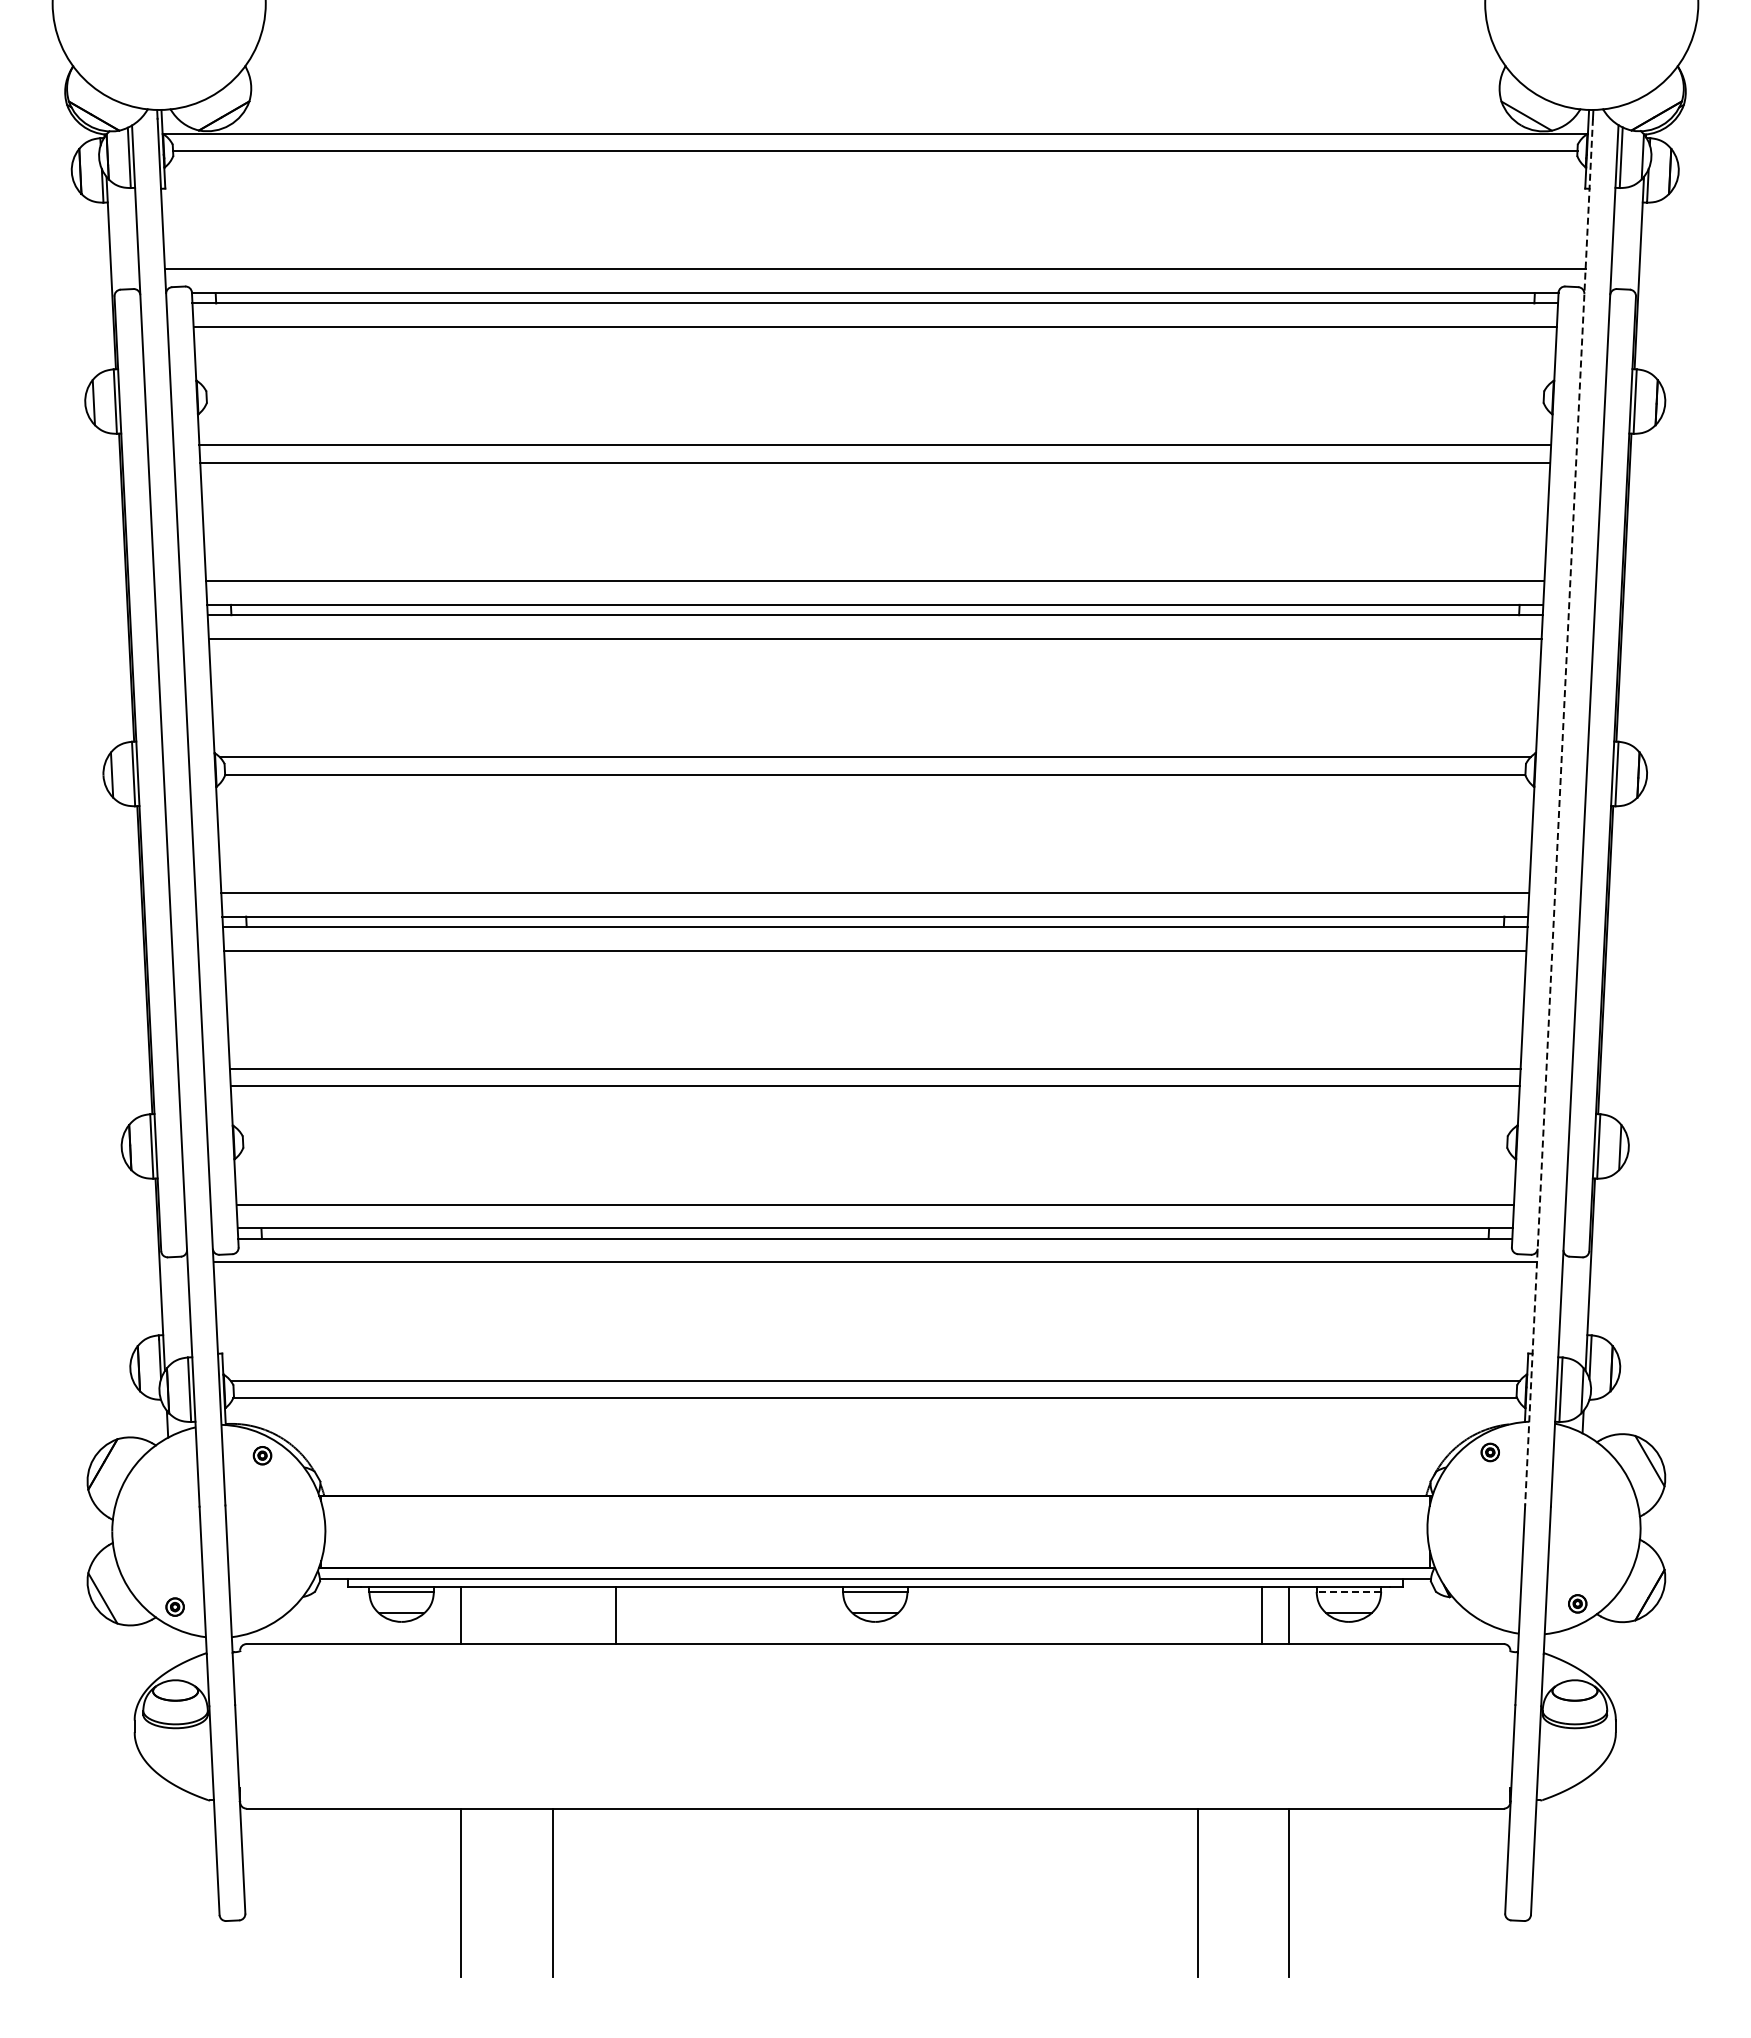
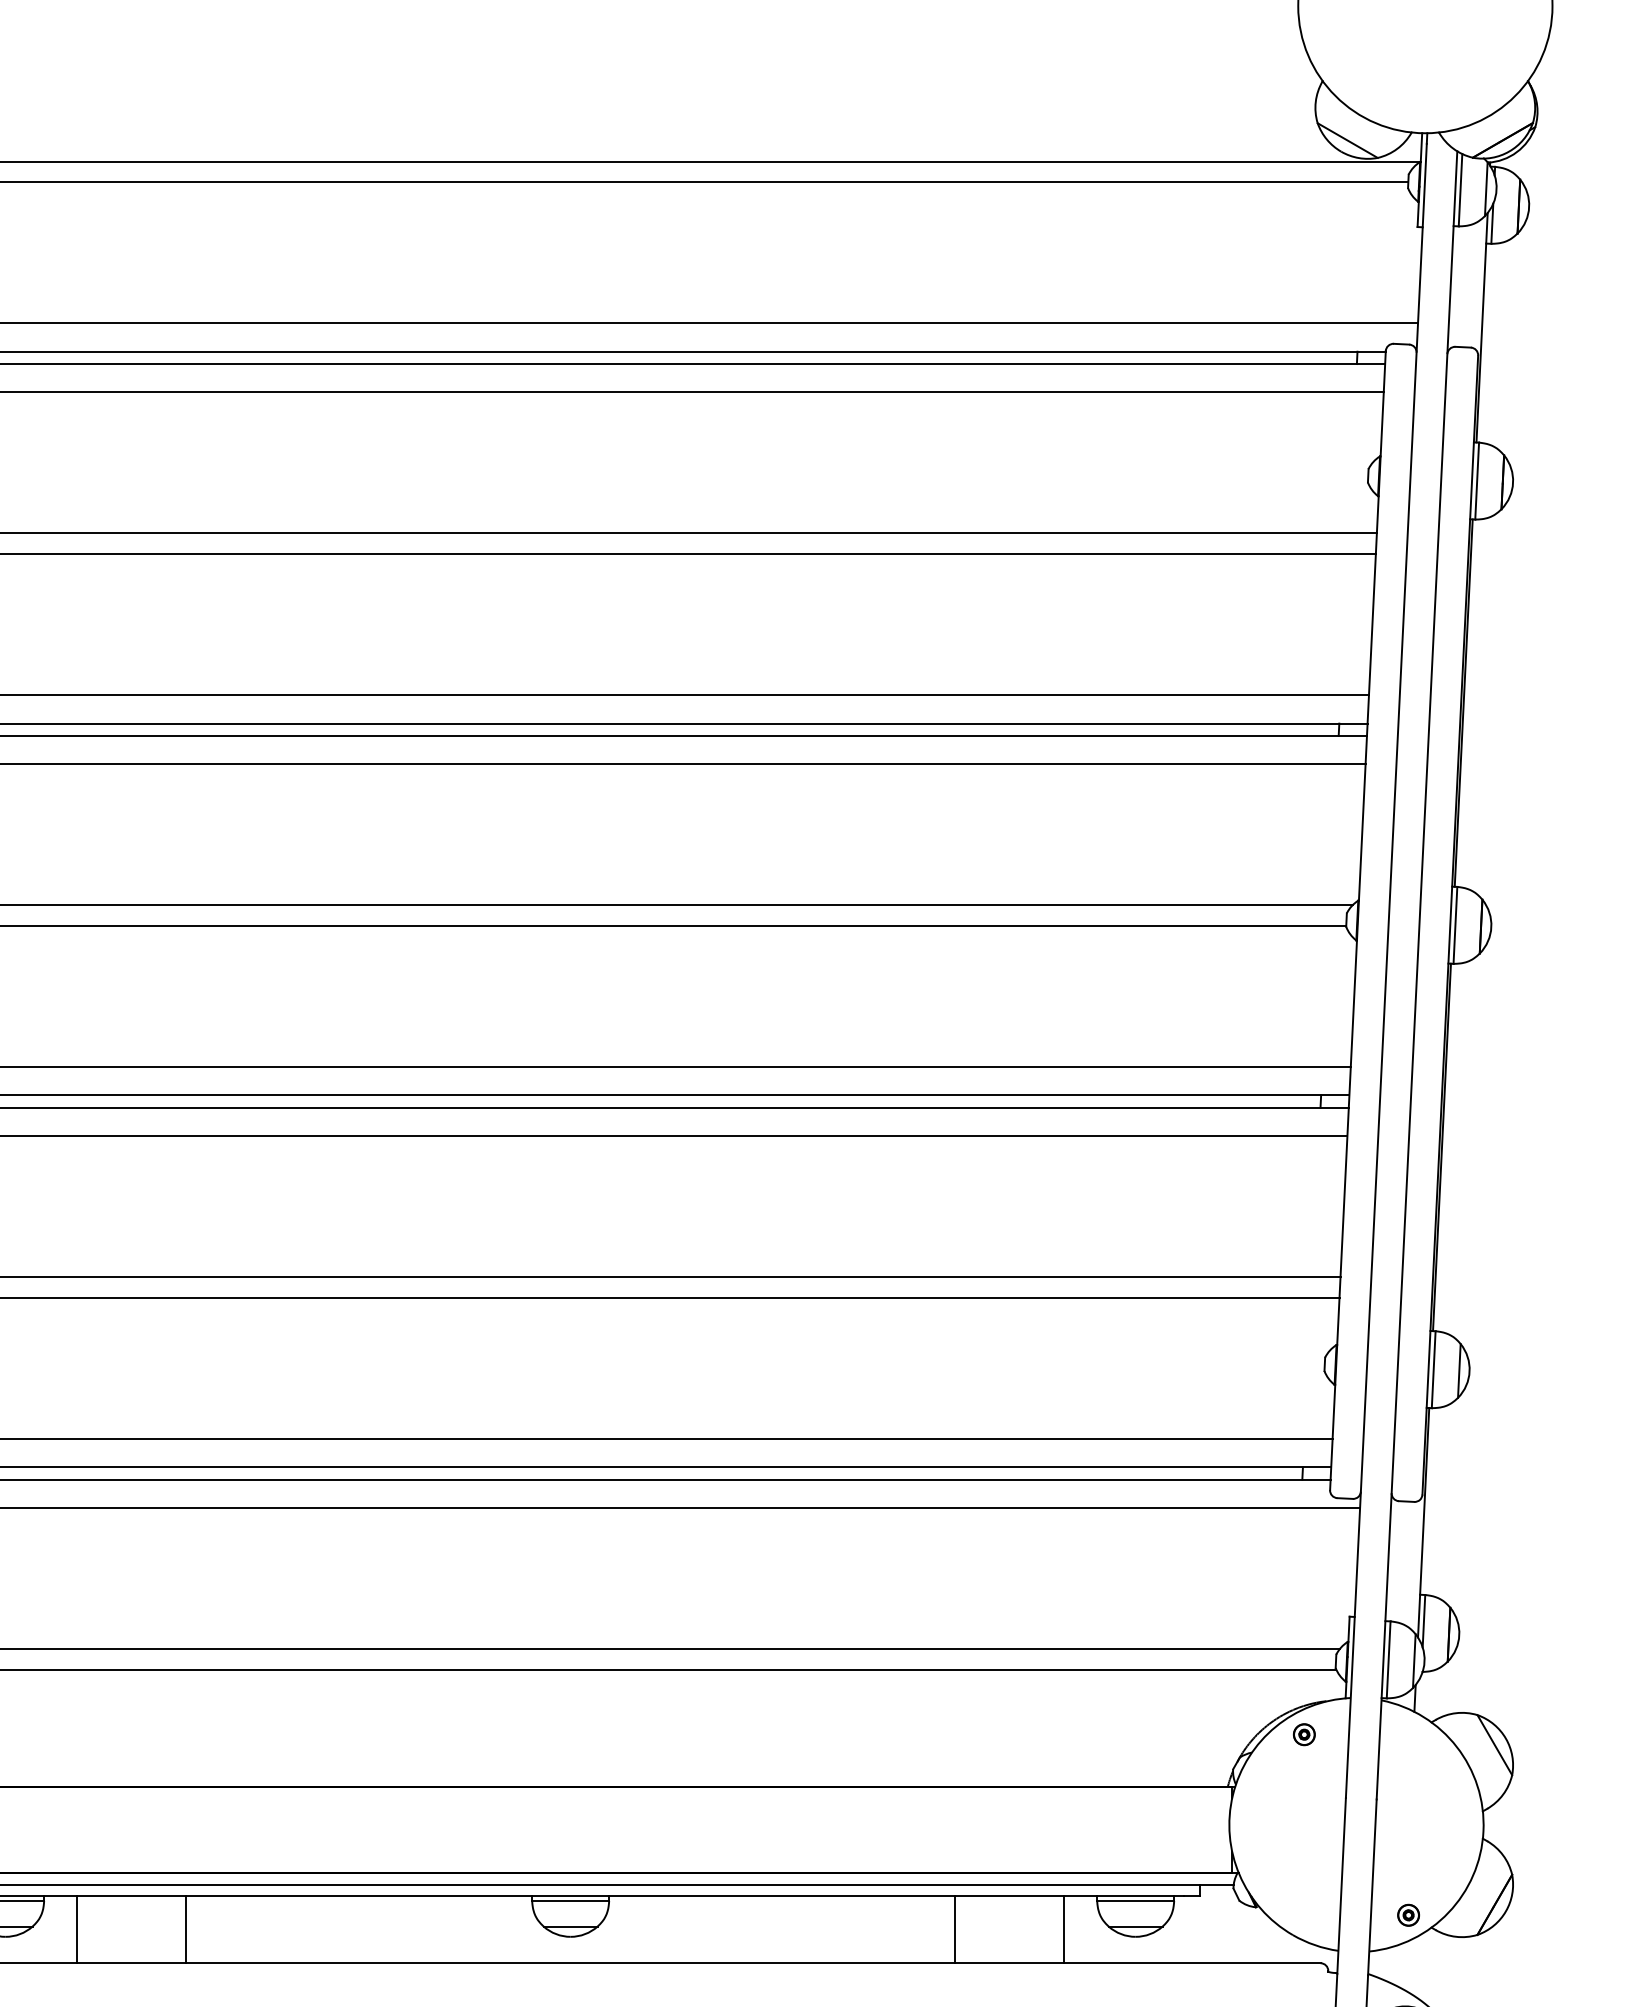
line: (1559, 812) -> (1386, 971), dashed -> solid
line: (1348, 1591) -> (1135, 1900), dashed -> solid
line: (615, 1615) -> (185, 1929), moved
line: (1261, 1615) -> (955, 1929), moved

